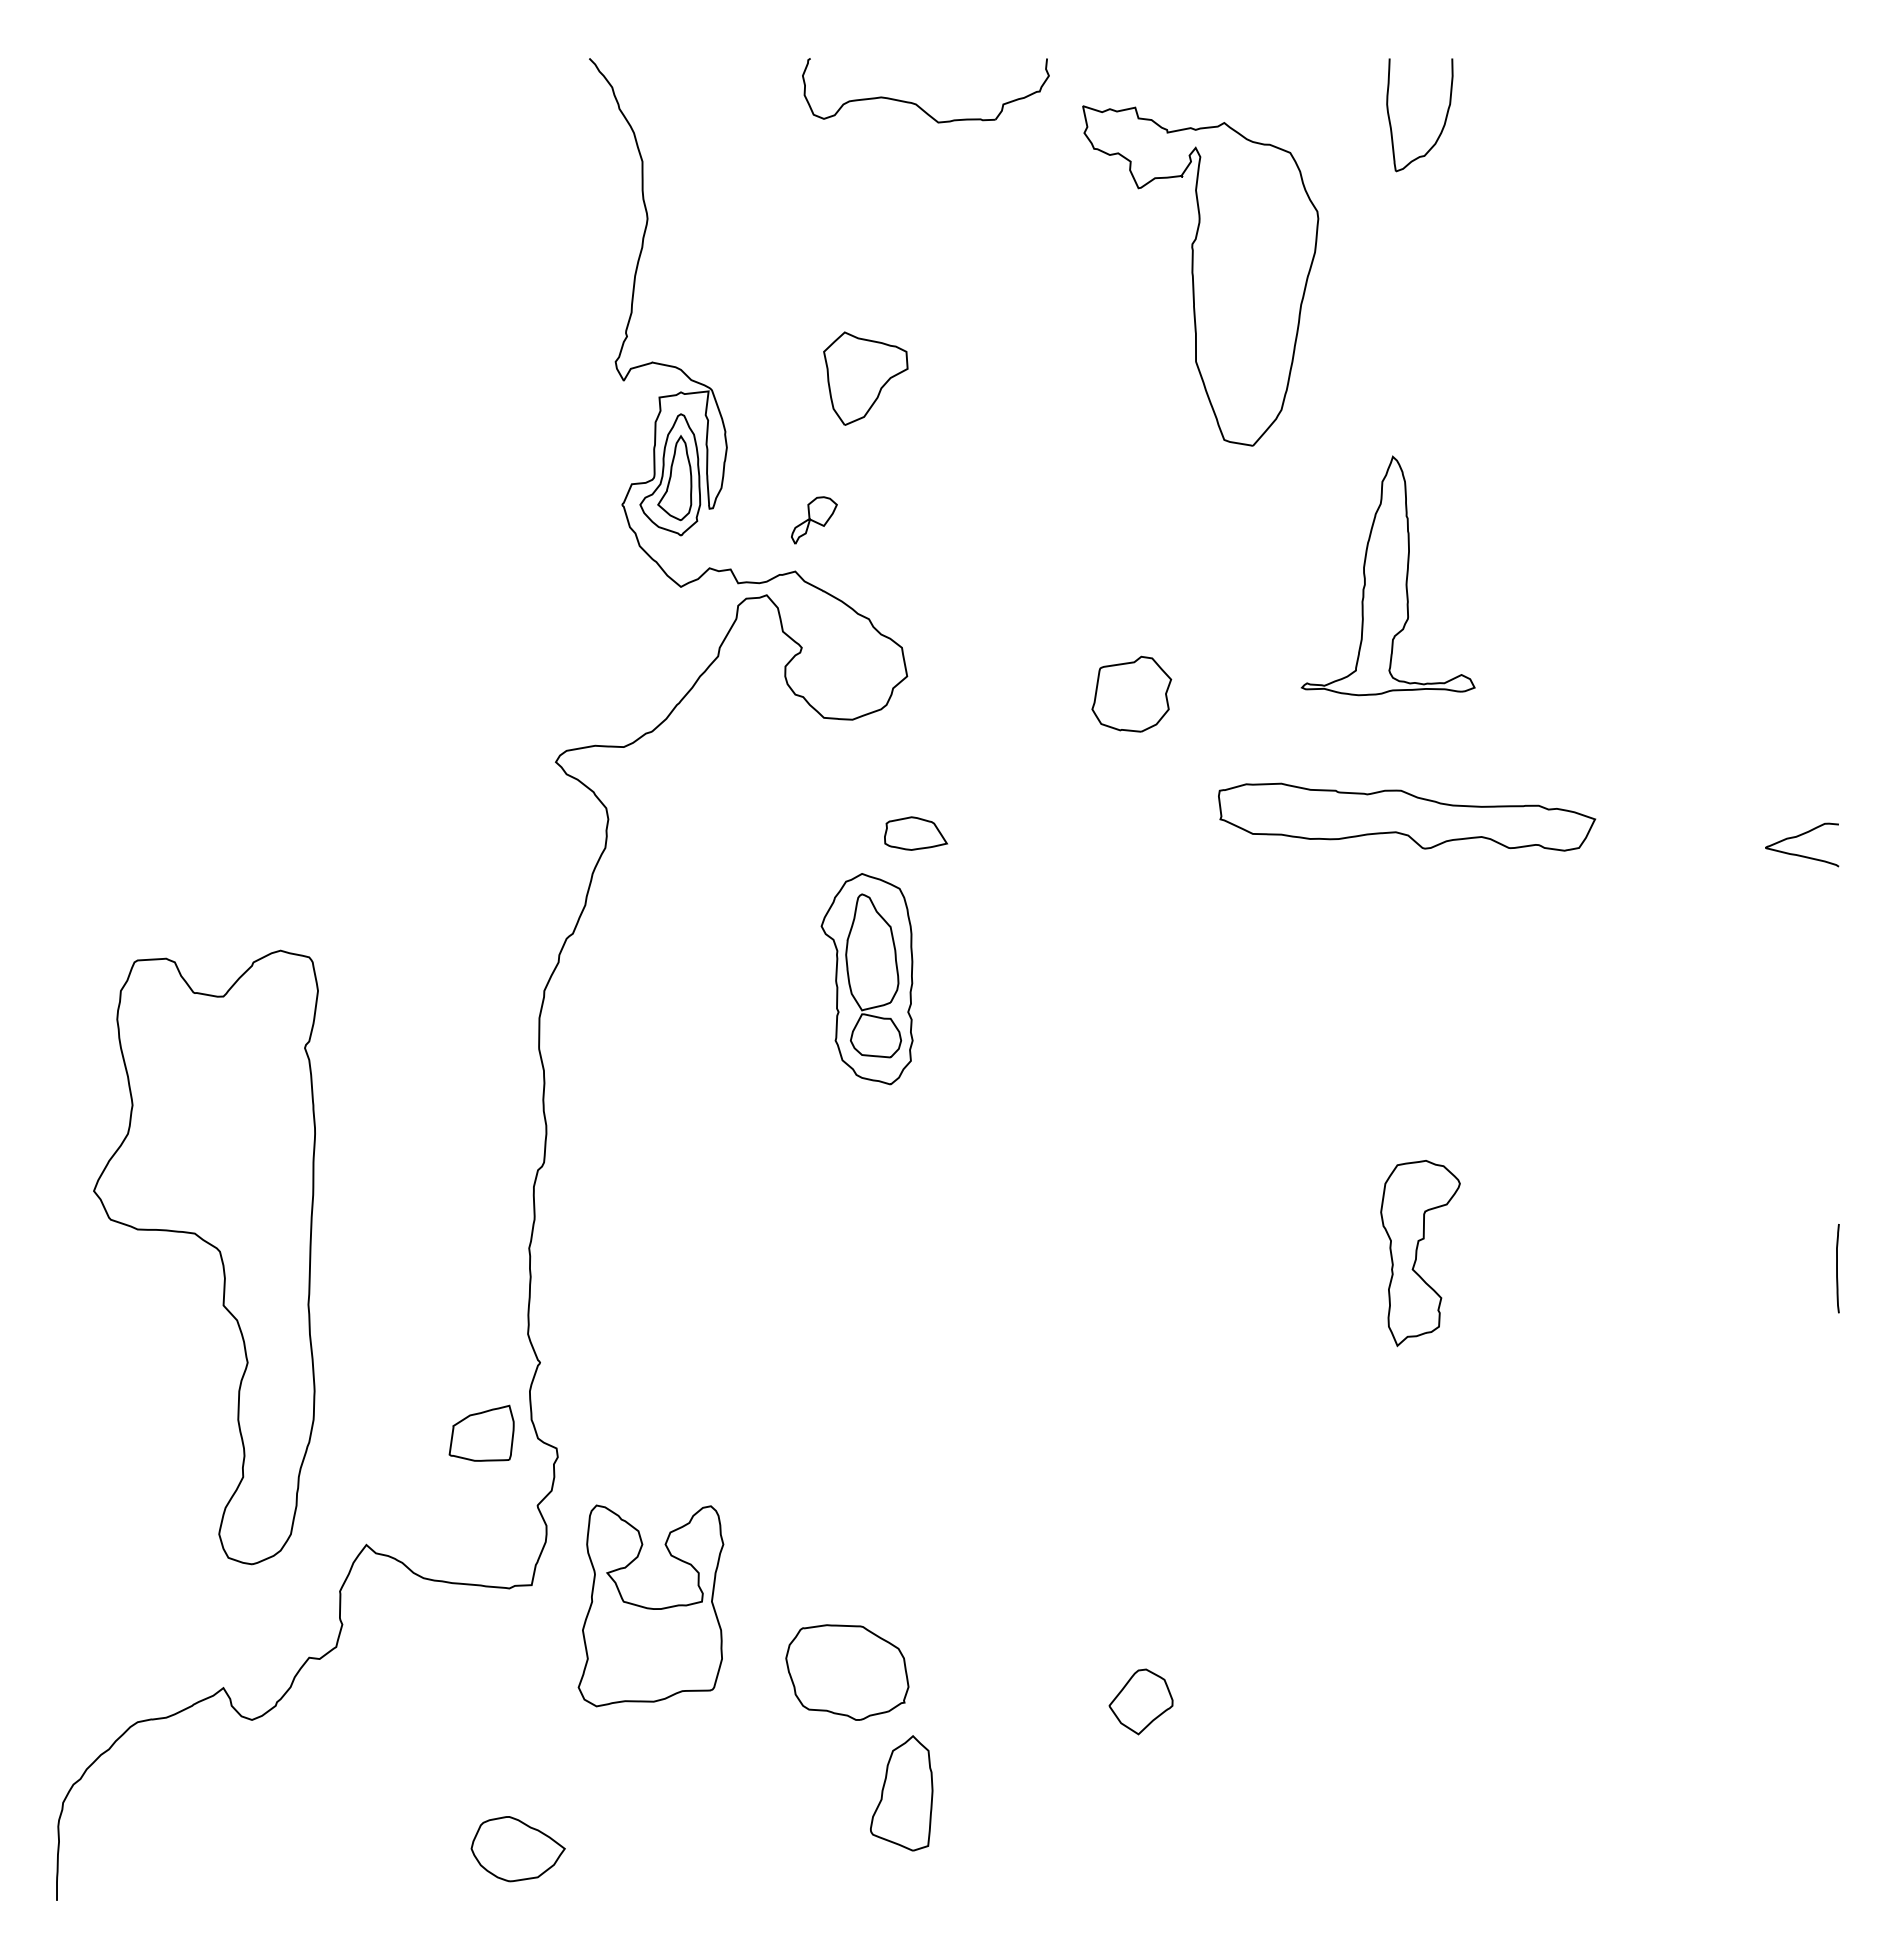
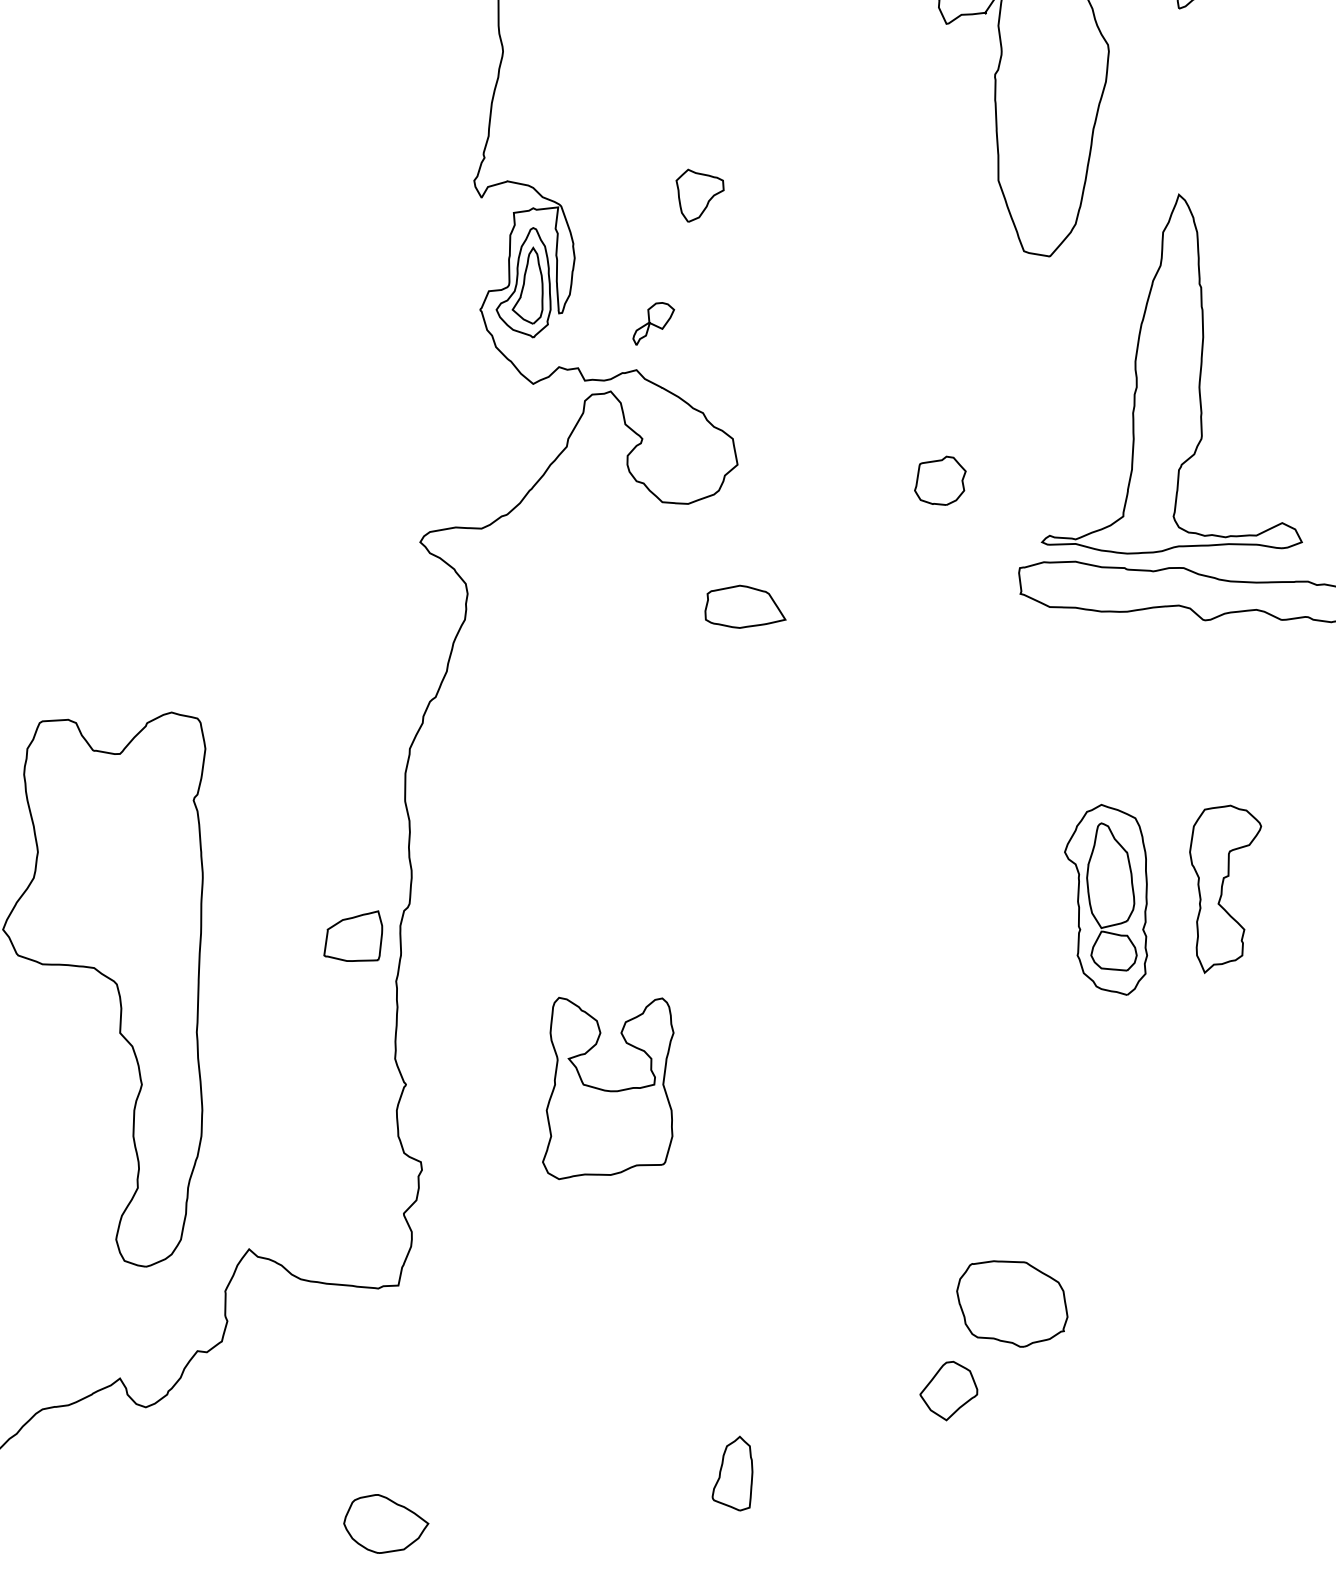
part: (865, 378) -> (699, 195), size x0.62
part: (1388, 575) -> (1172, 373), size x1.67
part: (1131, 693) -> (940, 480), size x0.71
part: (915, 833) -> (745, 606), size x1.43
part: (866, 979) -> (1105, 900), moved
part: (1420, 1253) -> (1225, 889), moved
part: (481, 1432) -> (353, 935), moved
part: (650, 1605) -> (607, 1088), moved
part: (847, 1672) -> (1012, 1303), moved
part: (901, 1793) -> (732, 1473), size x0.71

